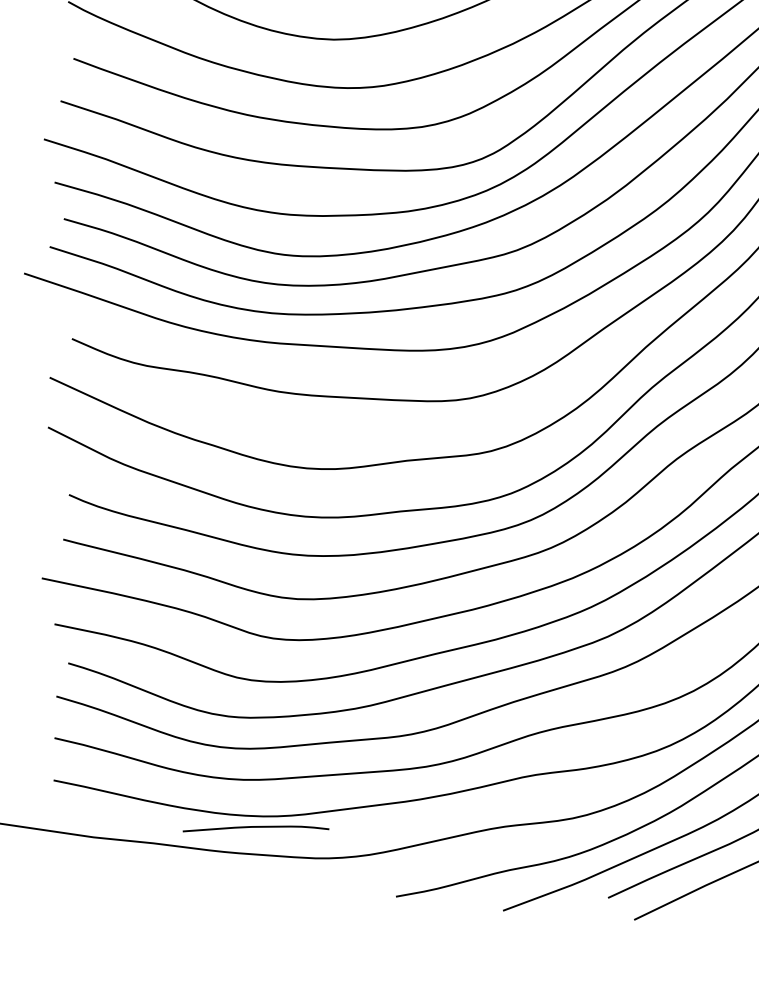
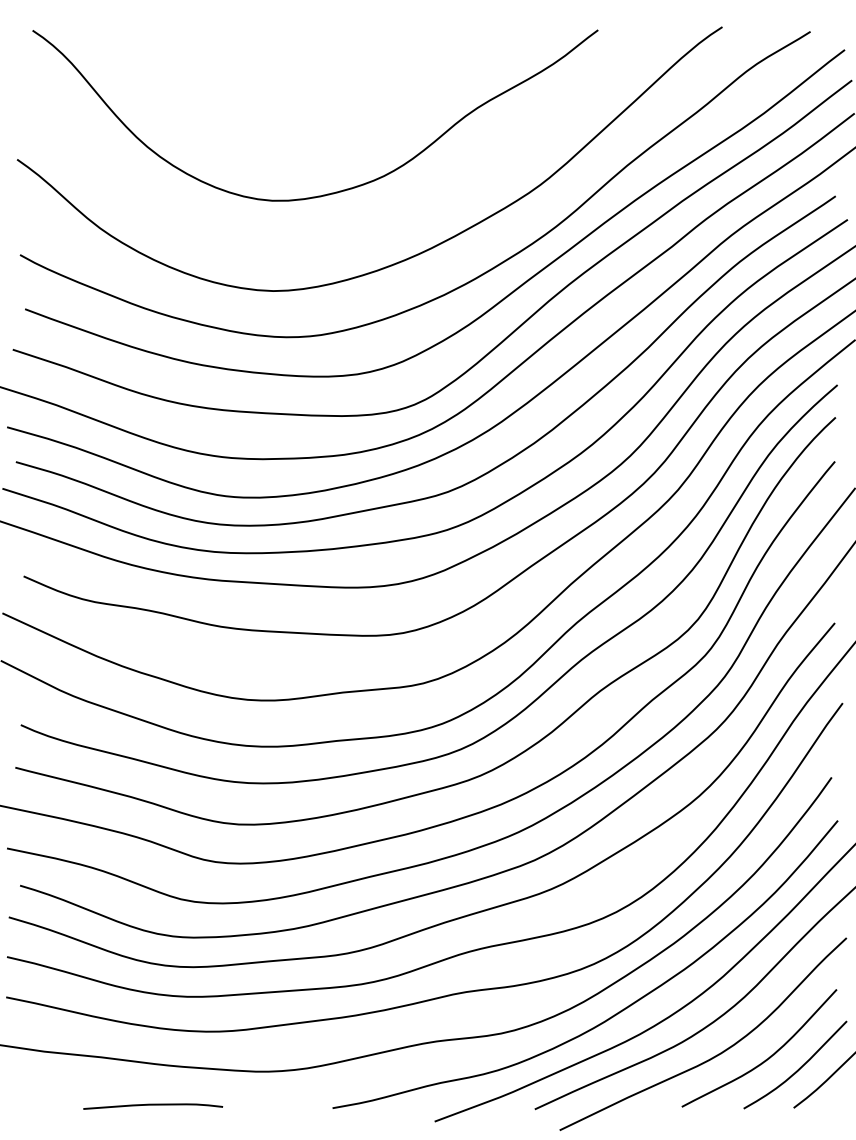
curve: (256, 827) -> (153, 1105), moved

